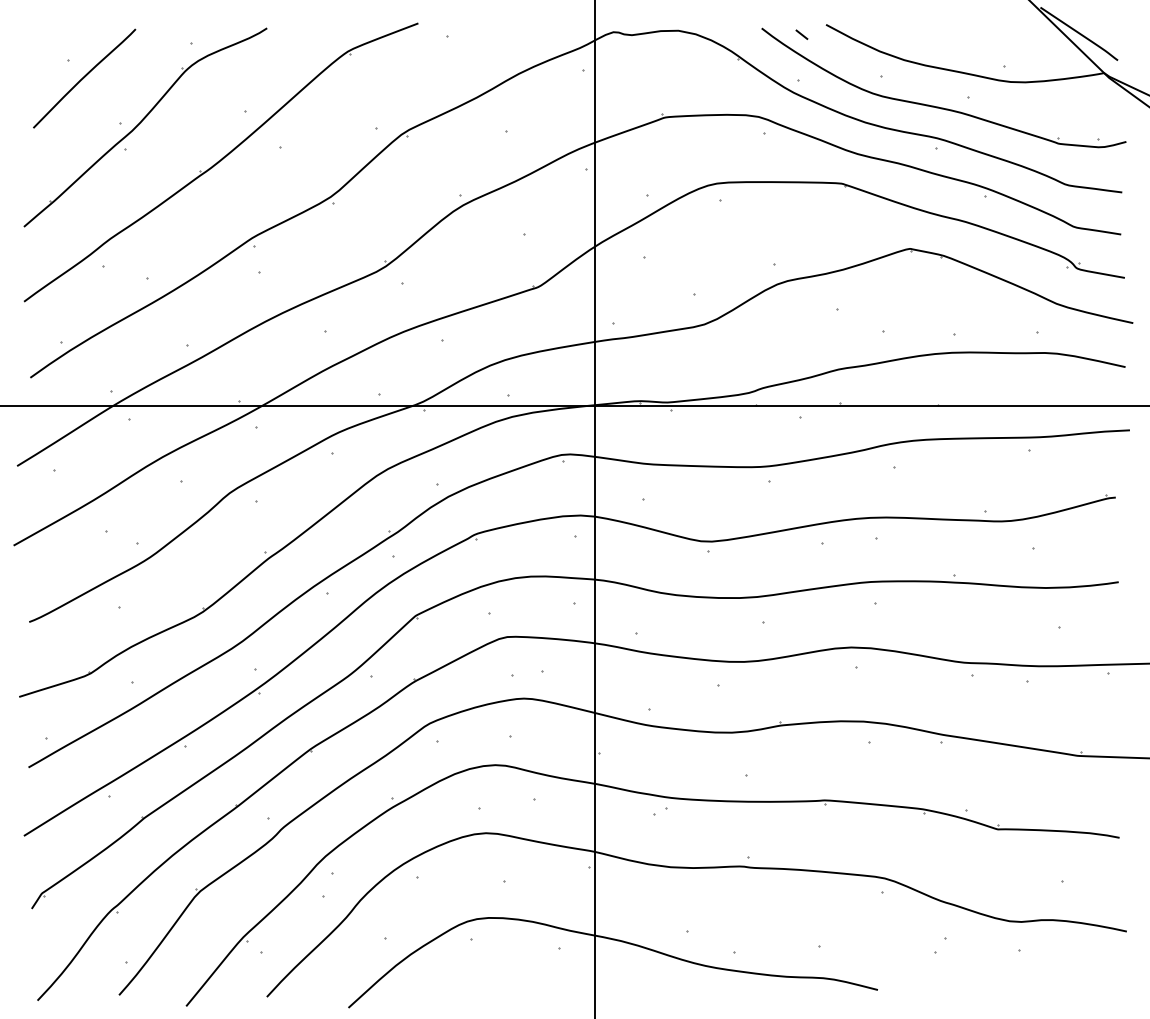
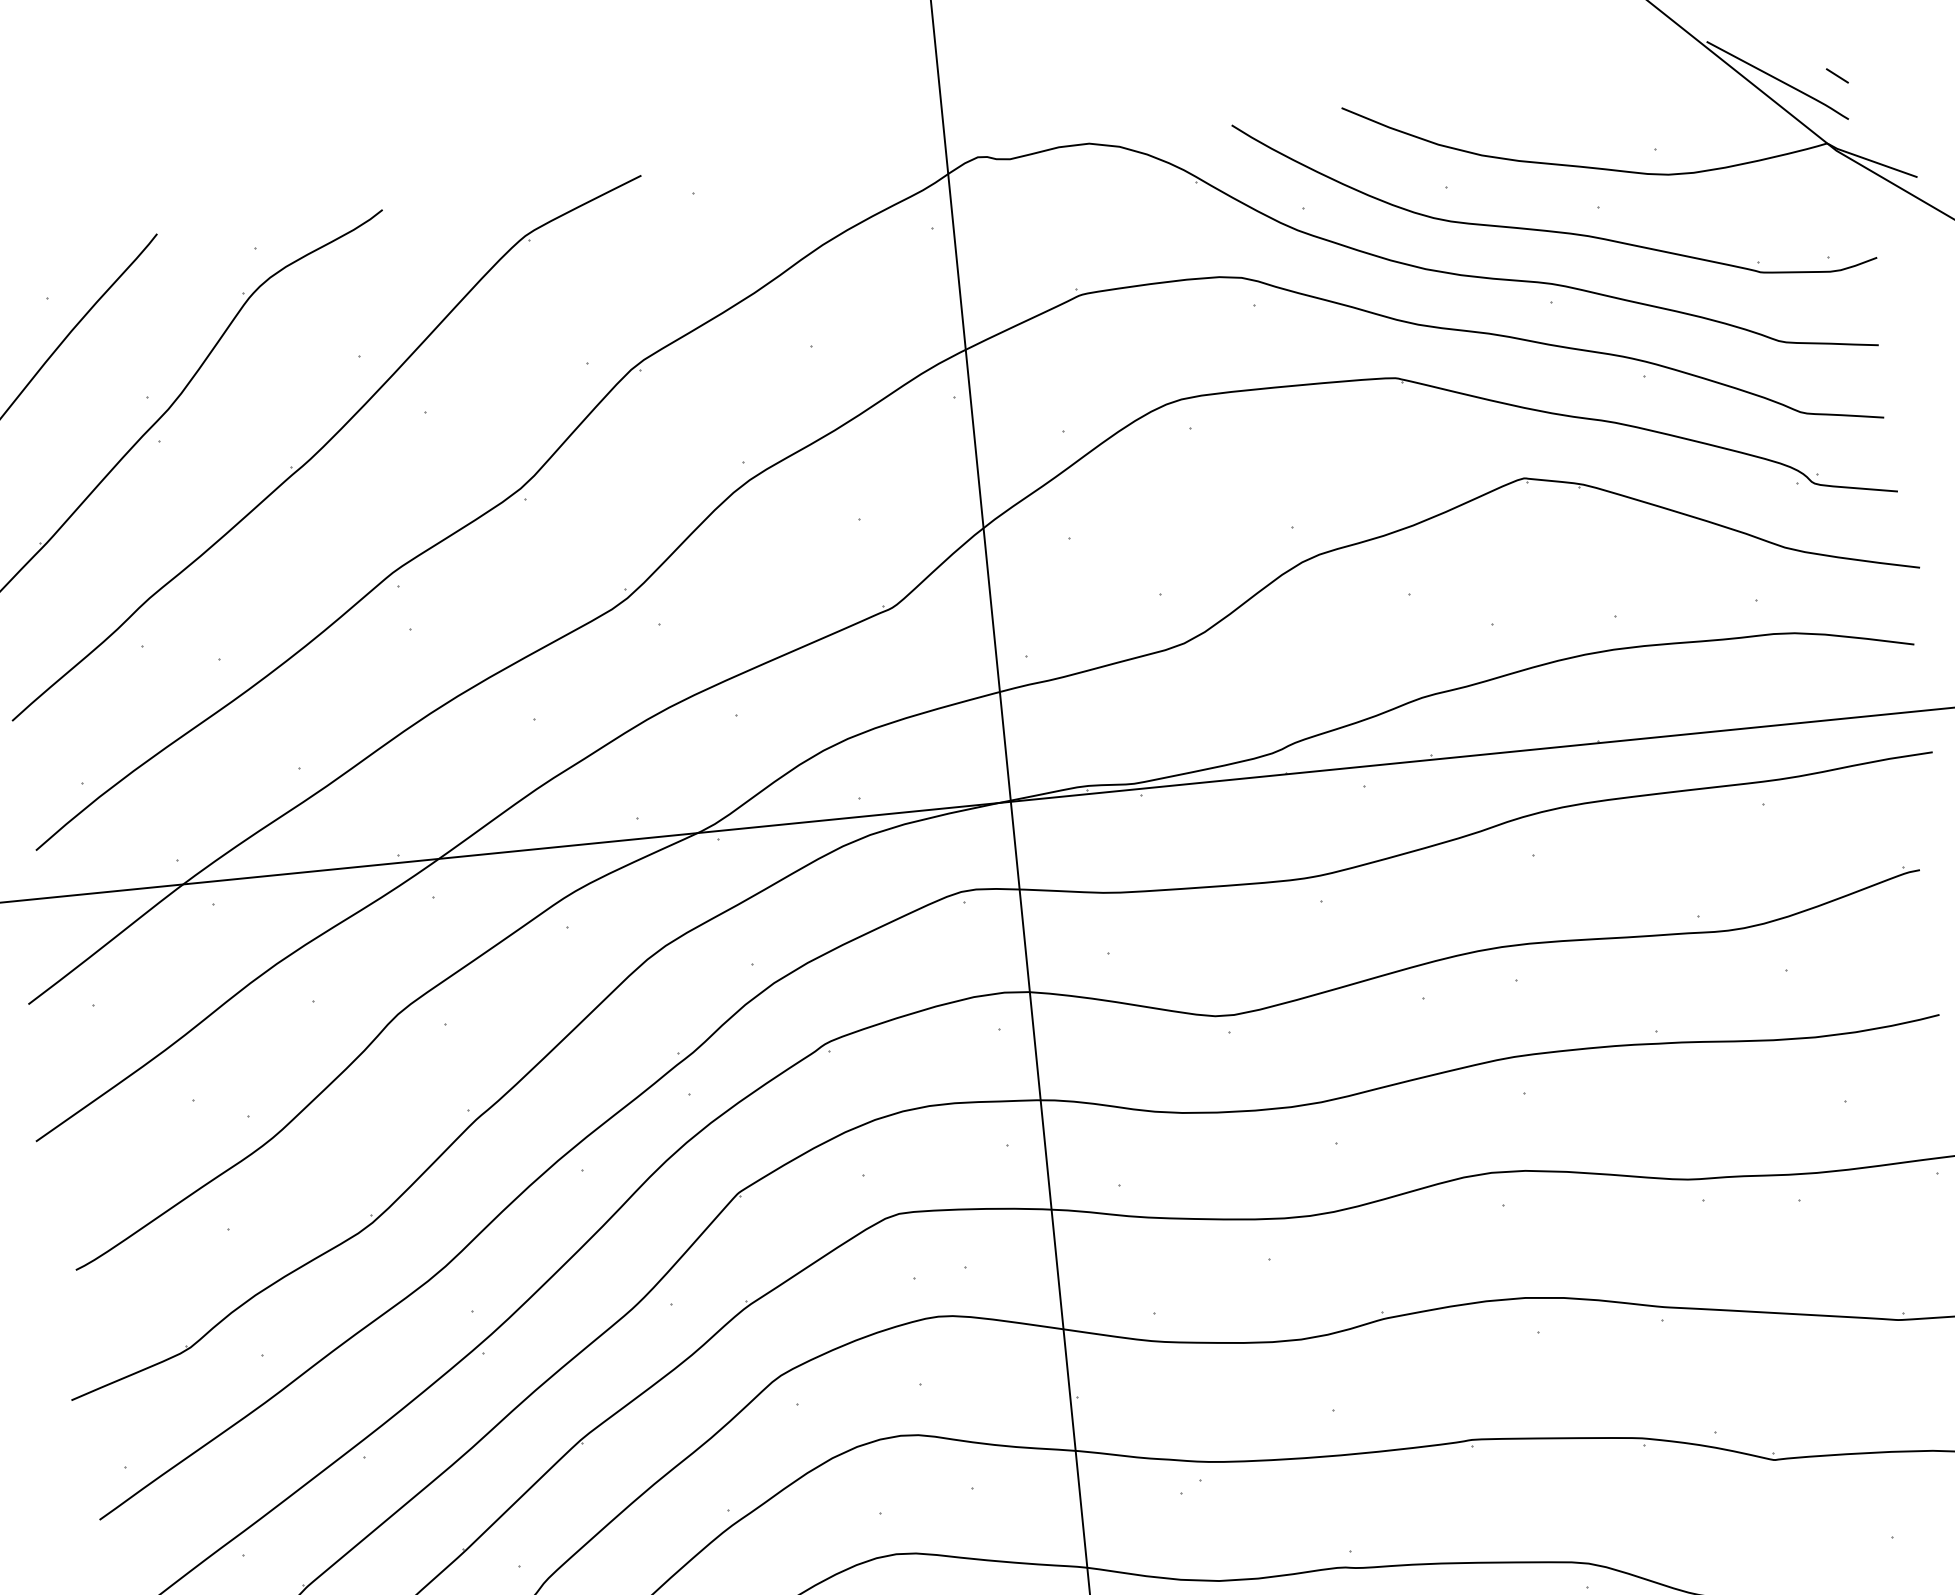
line: (801, 34) -> (1836, 75), moved

